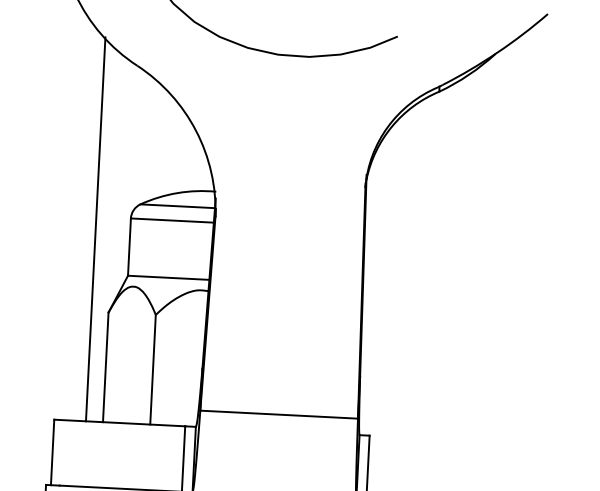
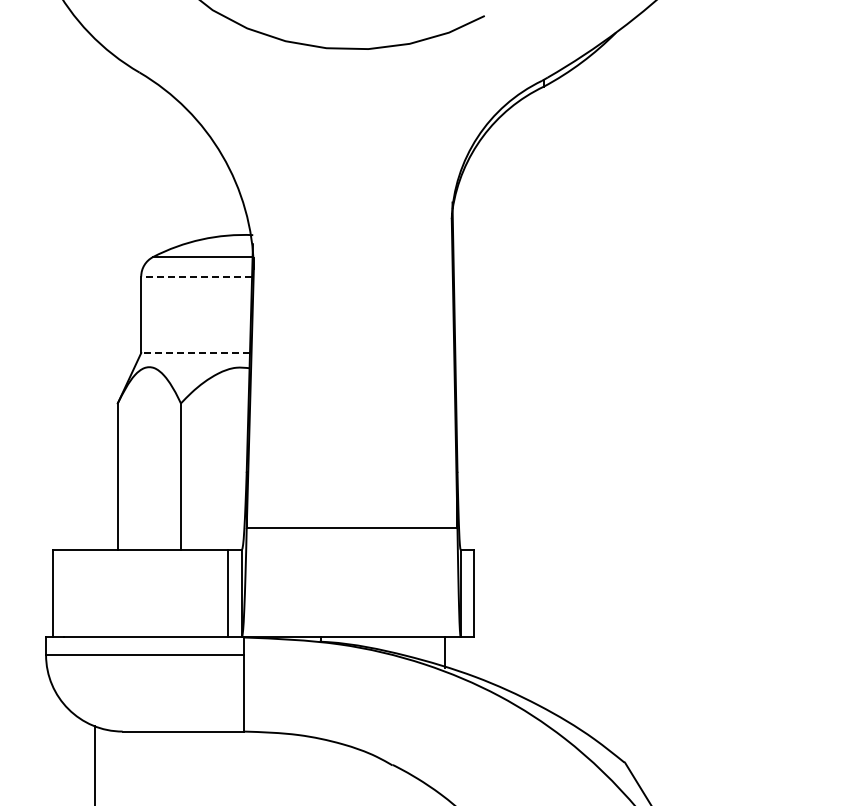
line: (172, 220) -> (196, 276), solid -> dashed
line: (96, 228) -> (95, 292), removed
line: (168, 278) -> (195, 353), solid -> dashed

